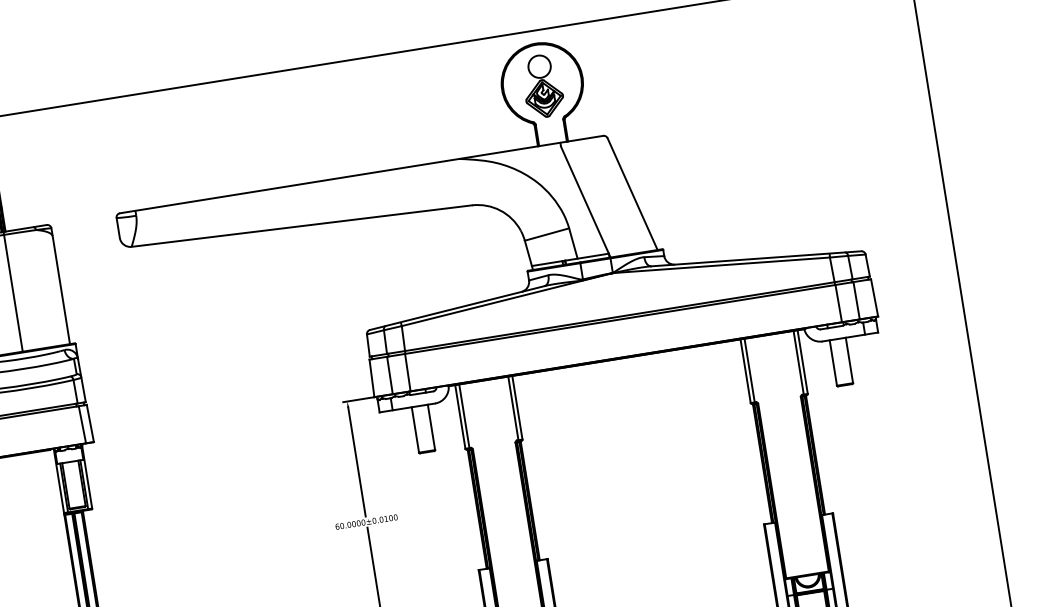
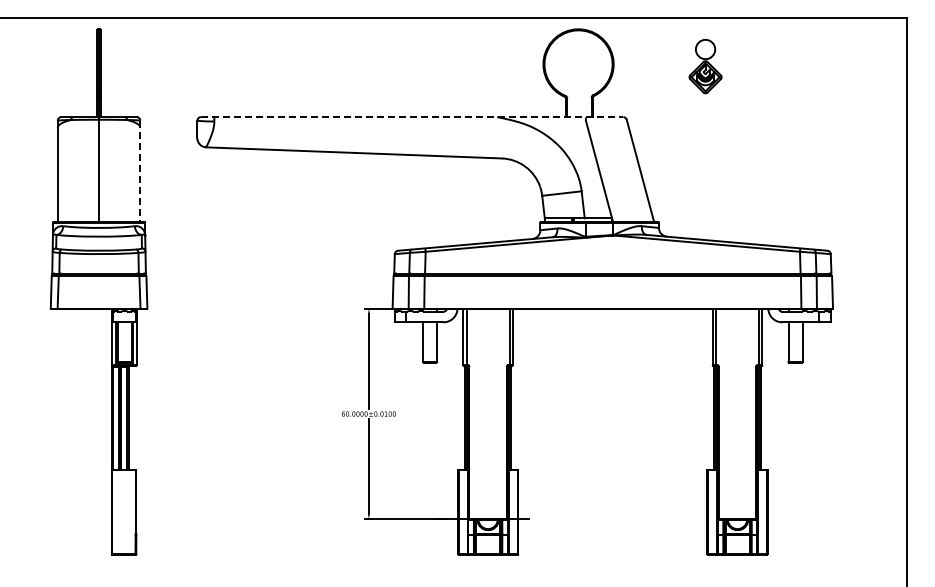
part: (542, 86) -> (705, 66), moved
line: (362, 174) -> (412, 117), solid -> dashed
line: (60, 286) -> (140, 171), solid -> dashed

